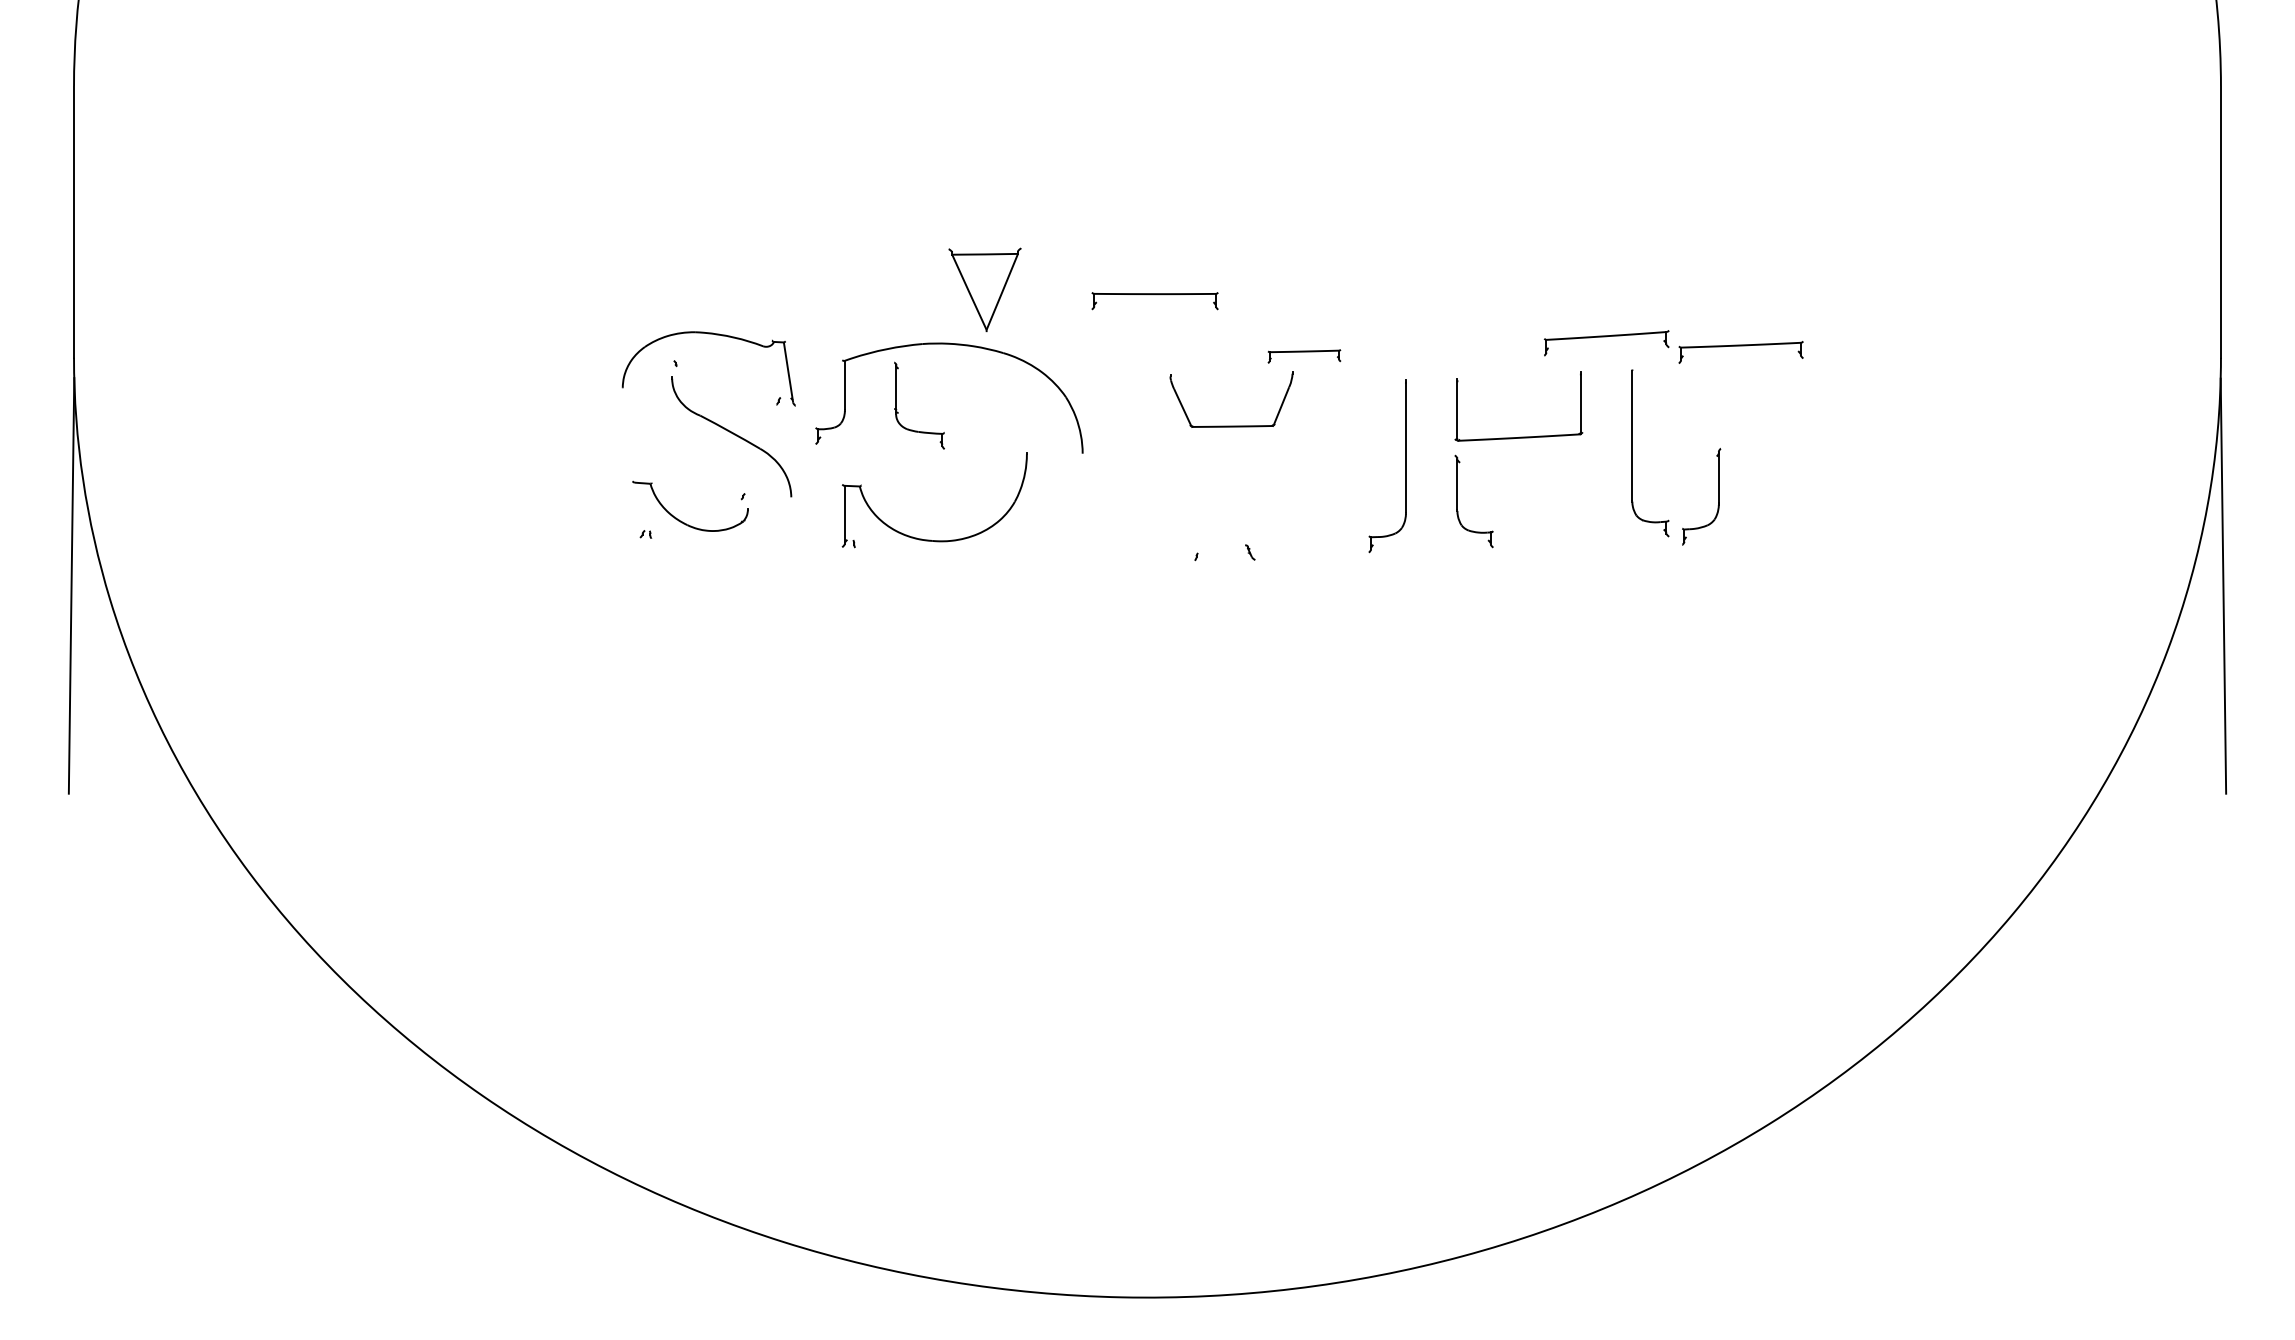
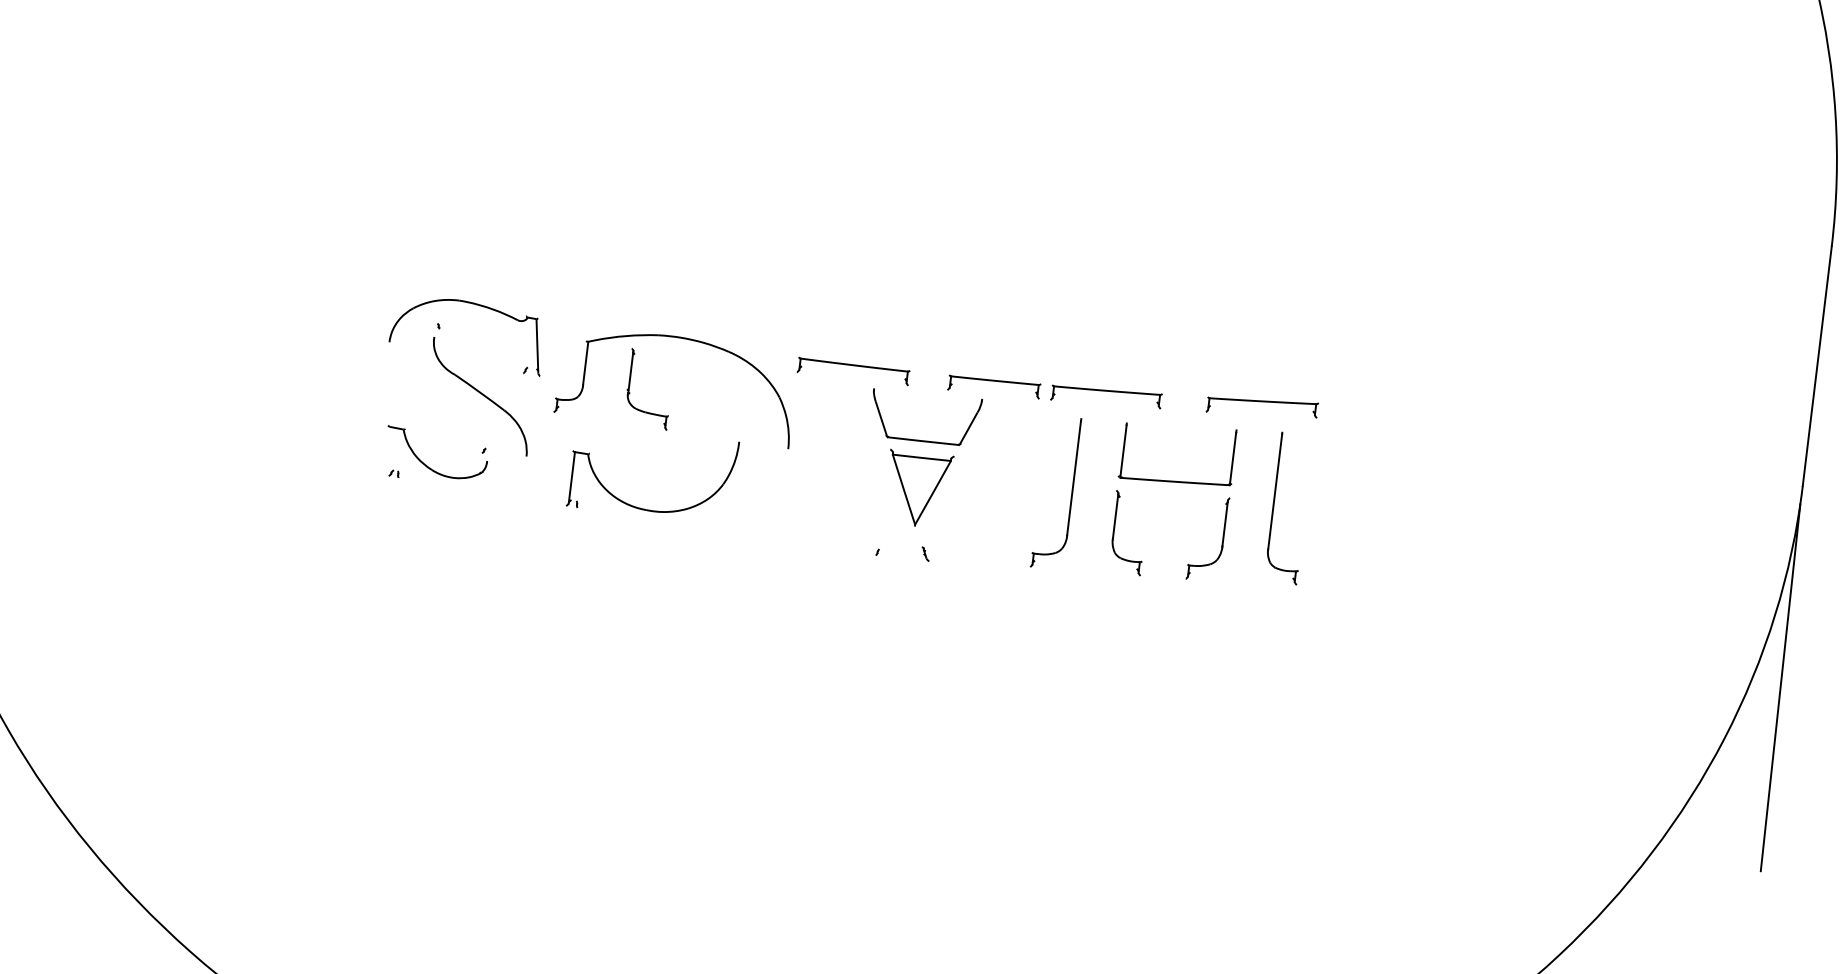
part: (984, 289) -> (917, 488), moved
part: (1154, 301) -> (852, 371), moved
part: (1740, 352) -> (1105, 397), moved
part: (1304, 356) -> (994, 387), size x1.43
part: (1718, 496) -> (1222, 540), moved

